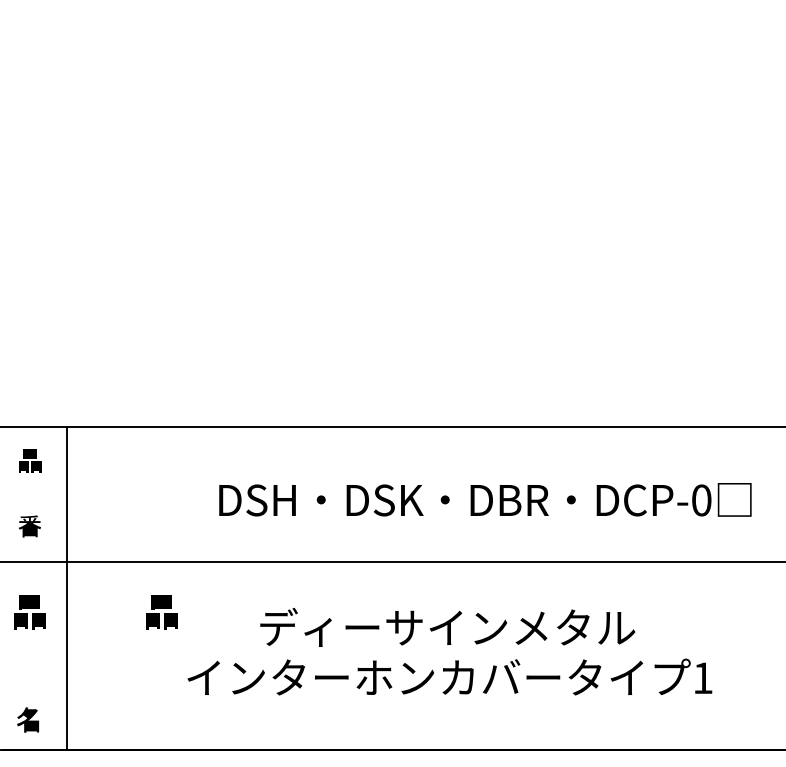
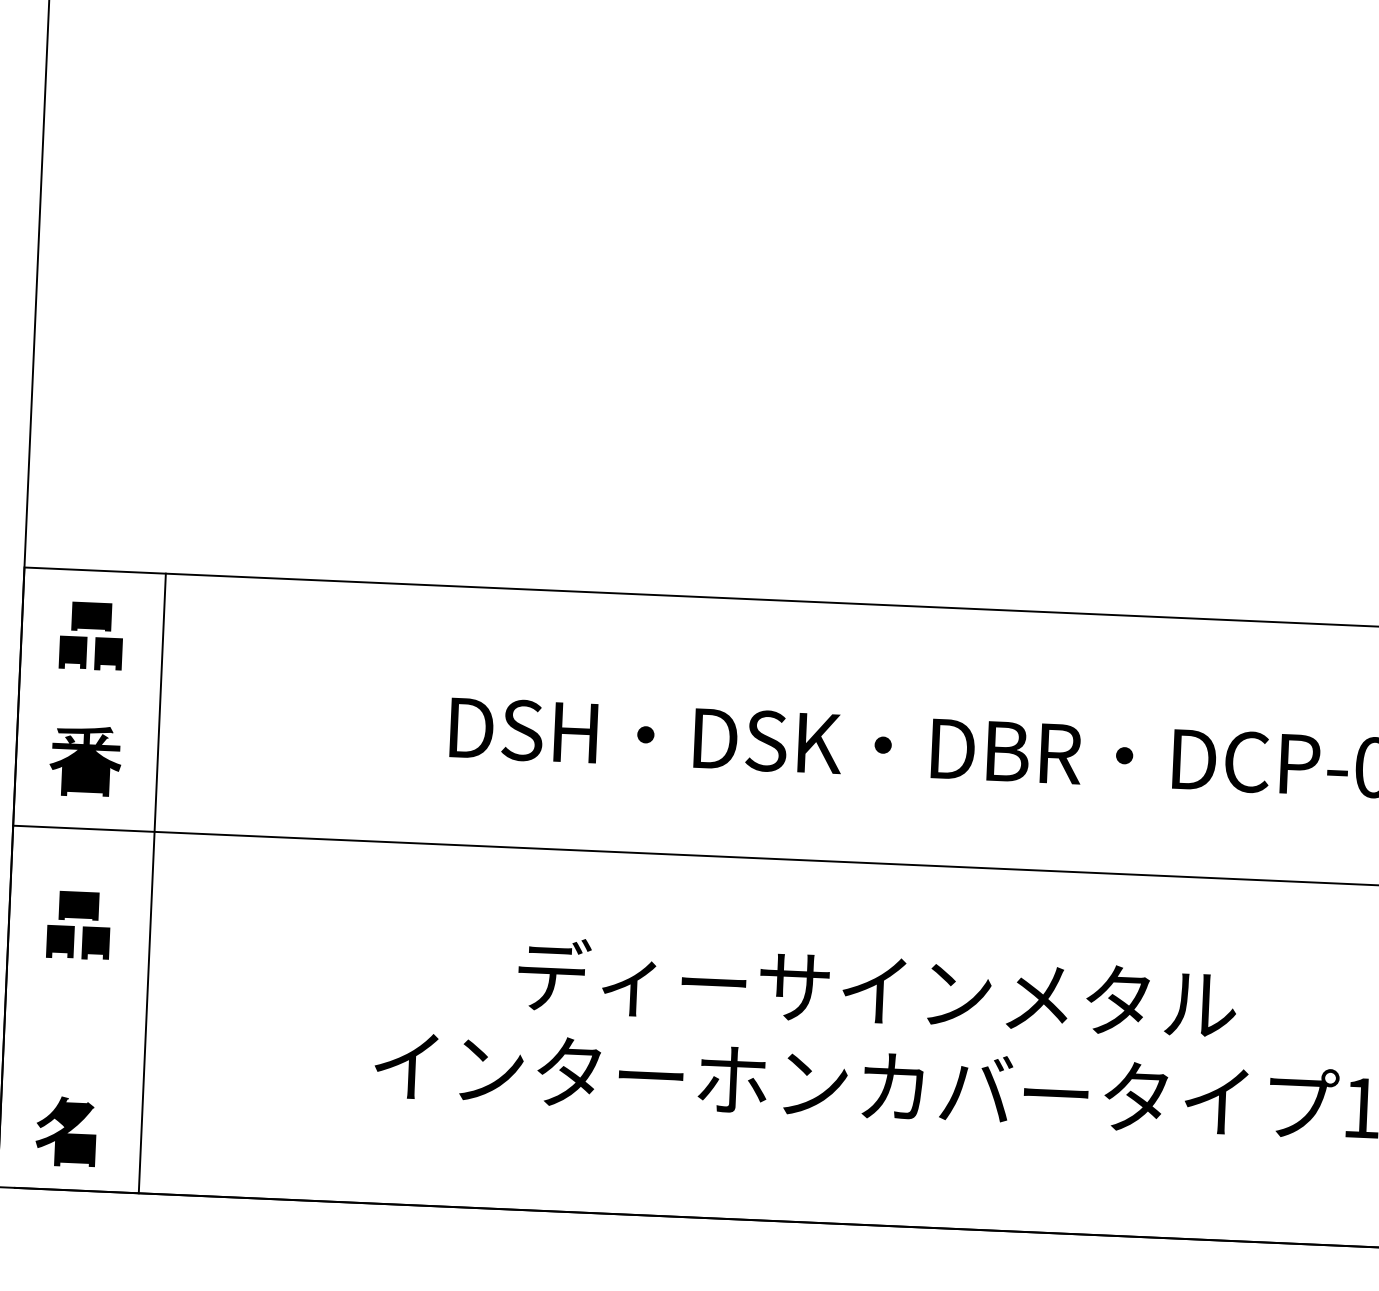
part: (29, 460) -> (90, 635), size x1.43
part: (29, 526) -> (85, 761), size x1.67
part: (161, 612) -> (330, 937), removed
part: (27, 719) -> (65, 1130), size x1.43

